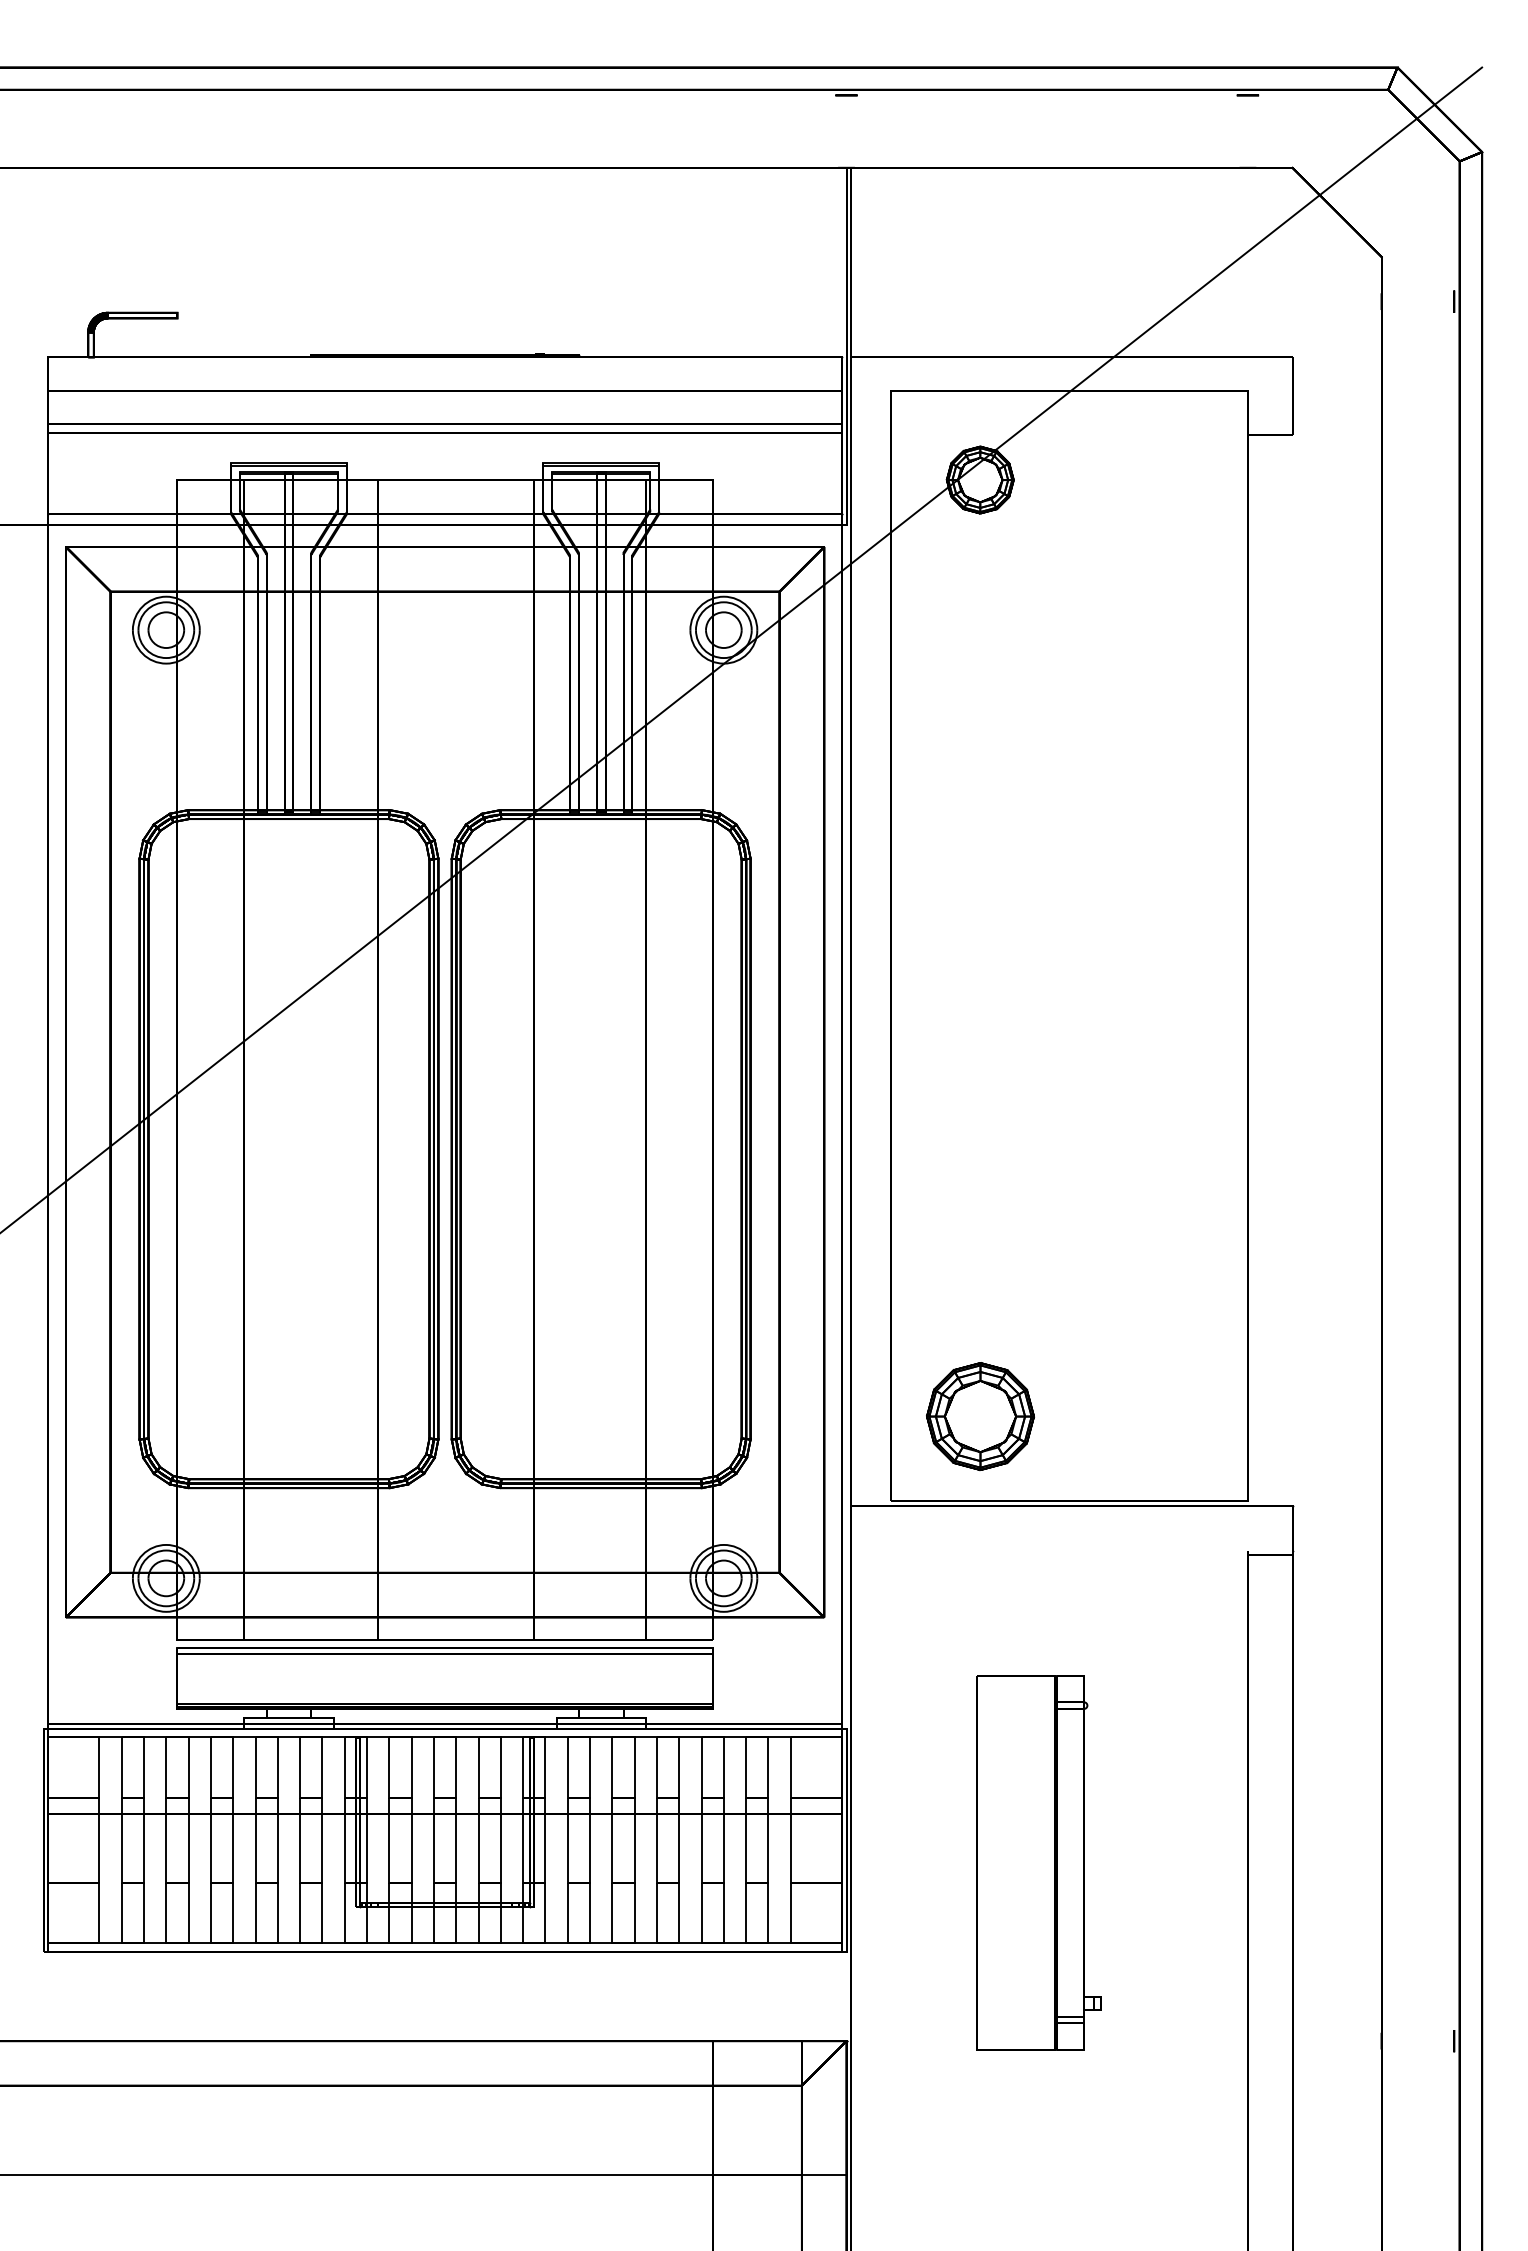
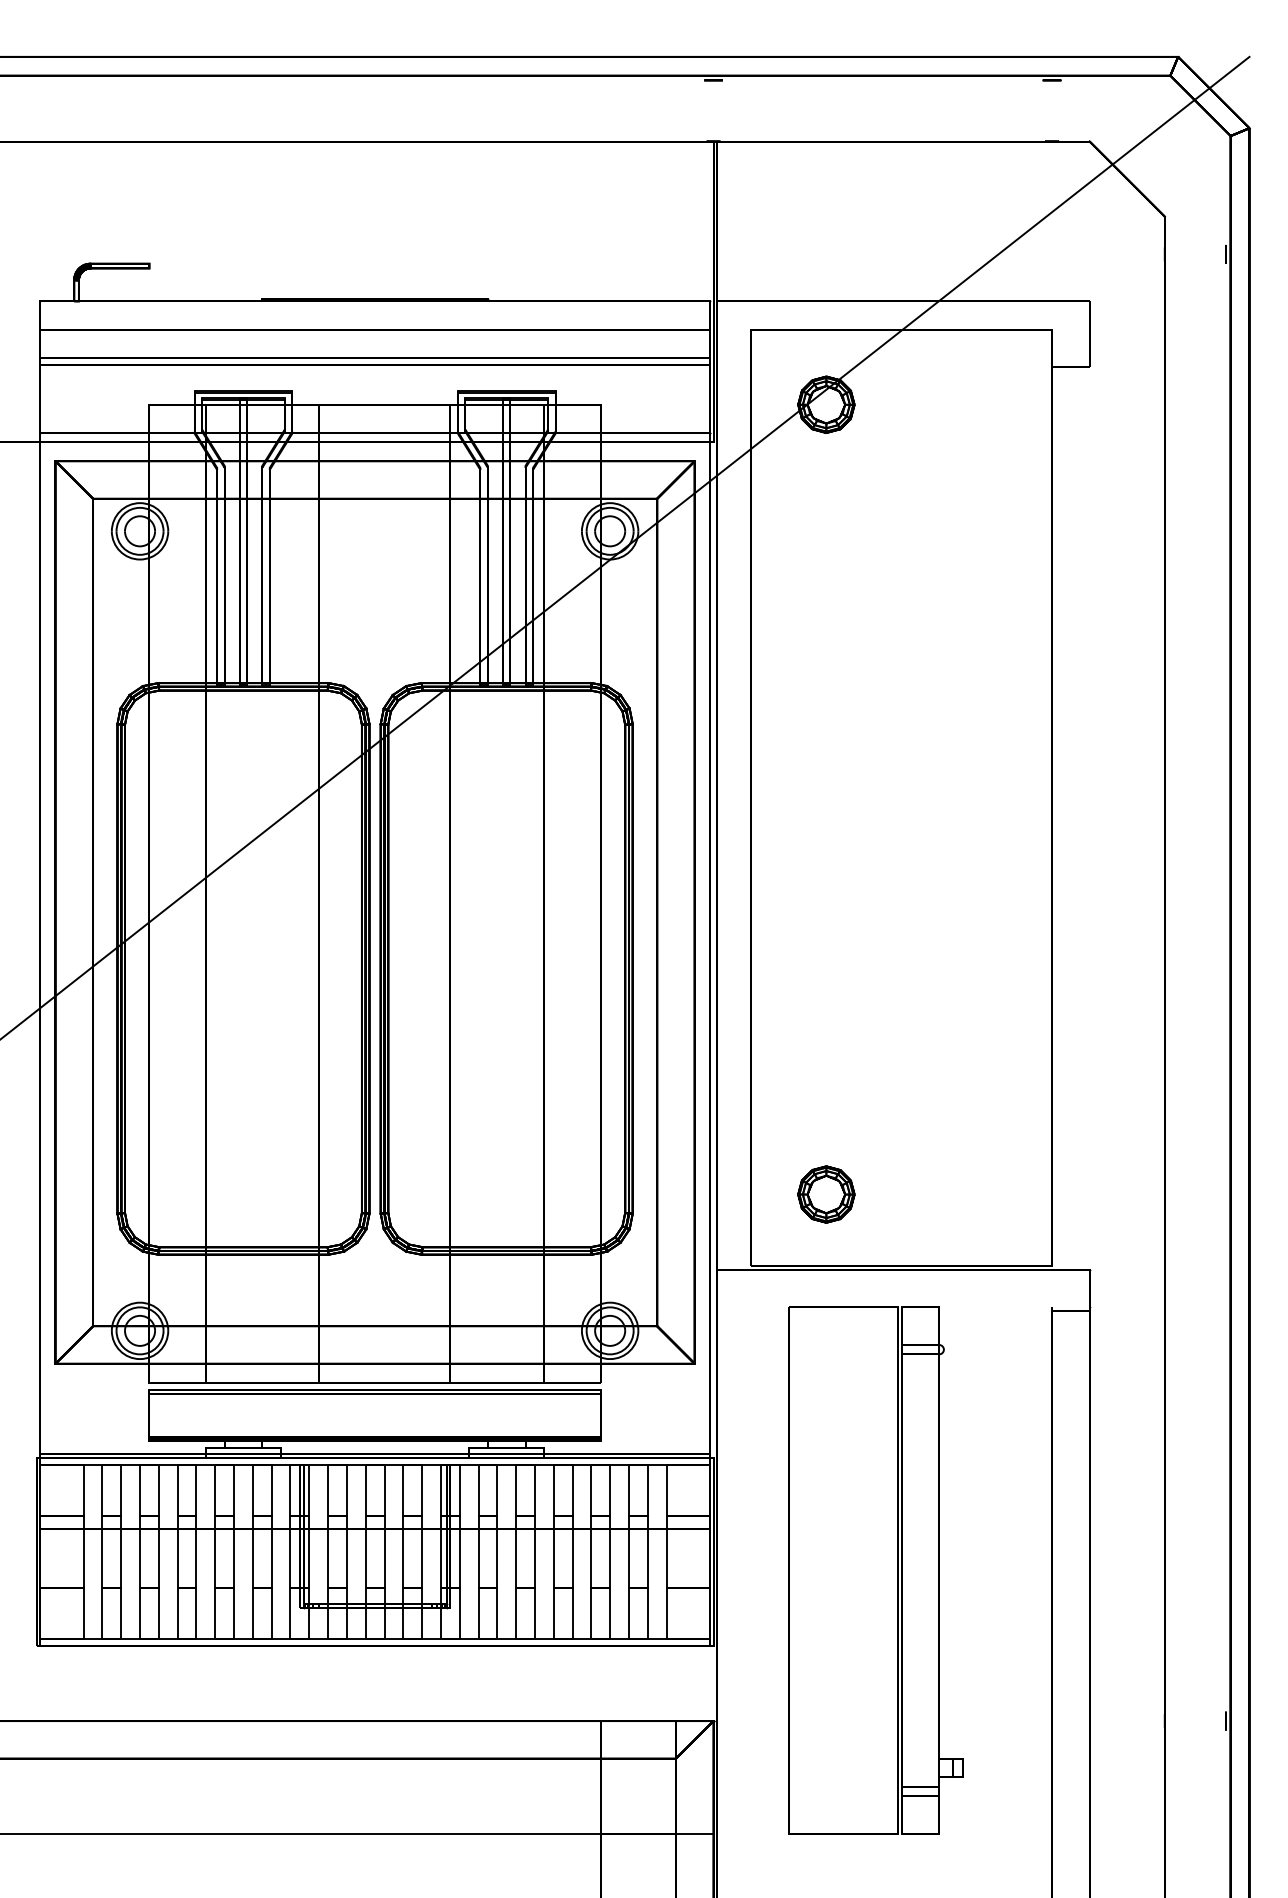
part: (979, 1416) -> (825, 1194), size x0.62
part: (1038, 1862) -> (875, 1570), size x1.67

